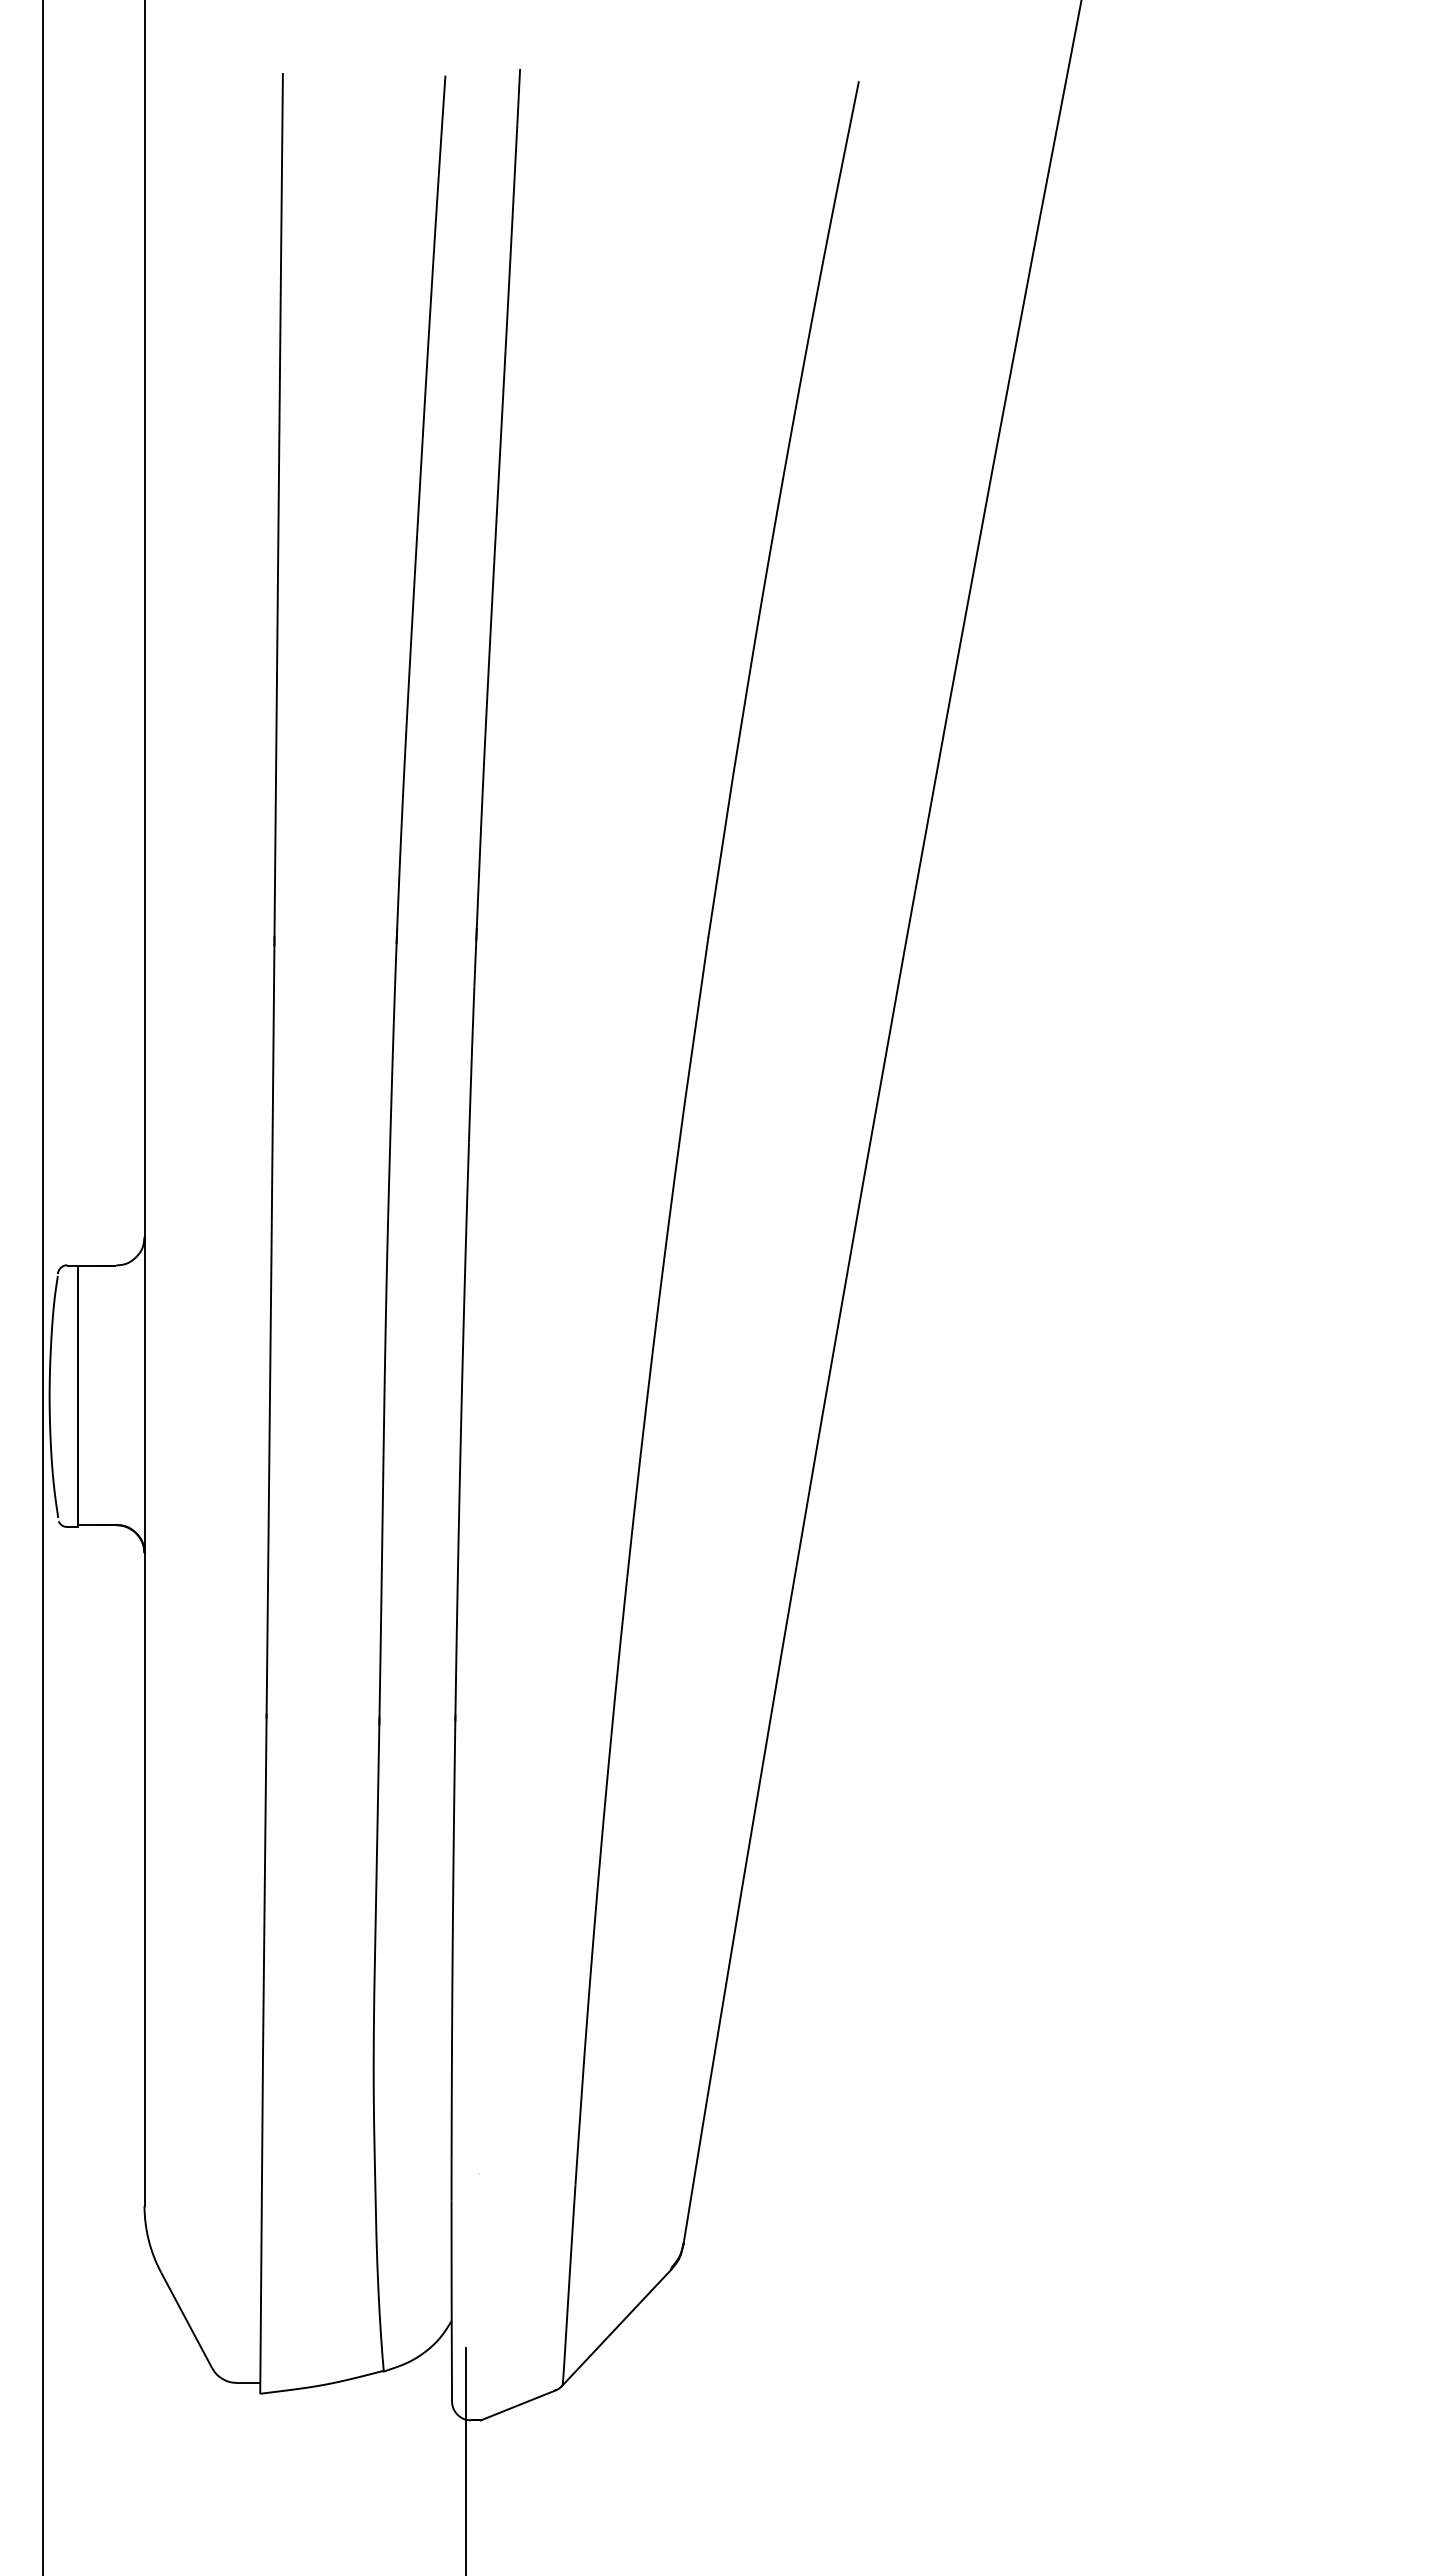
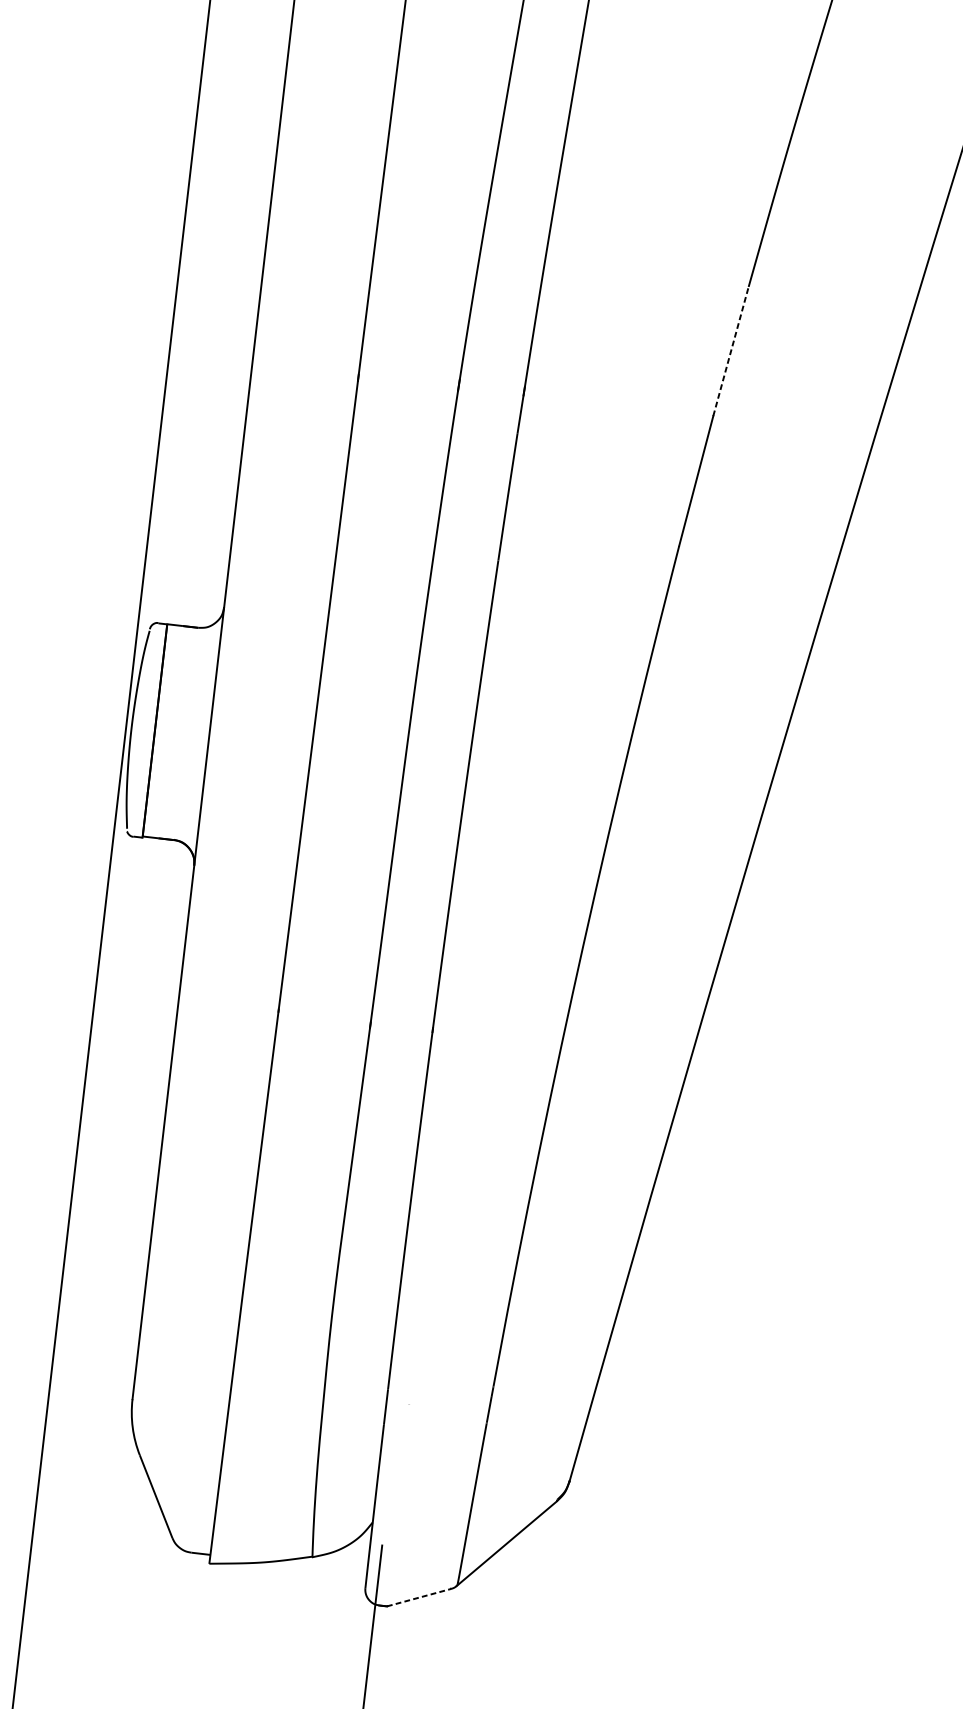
line: (720, 857) -> (730, 351), solid -> dashed
line: (518, 2405) -> (419, 1597), solid -> dashed

